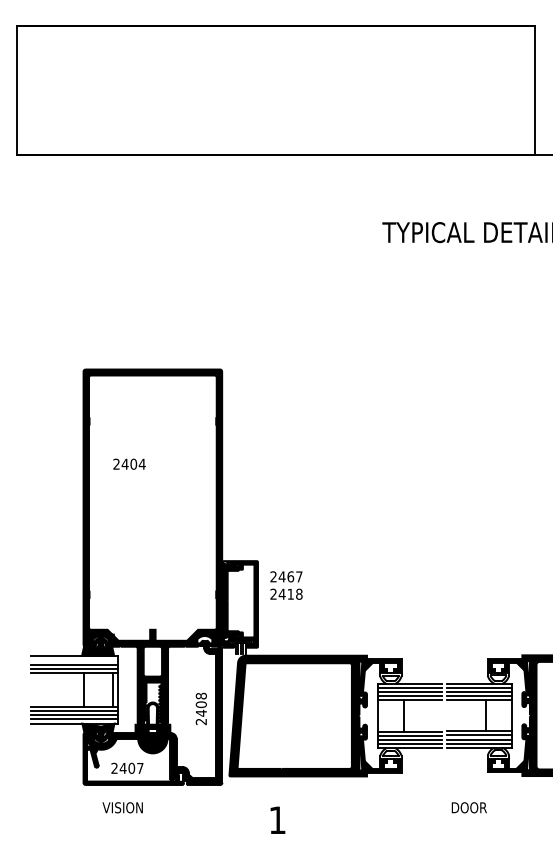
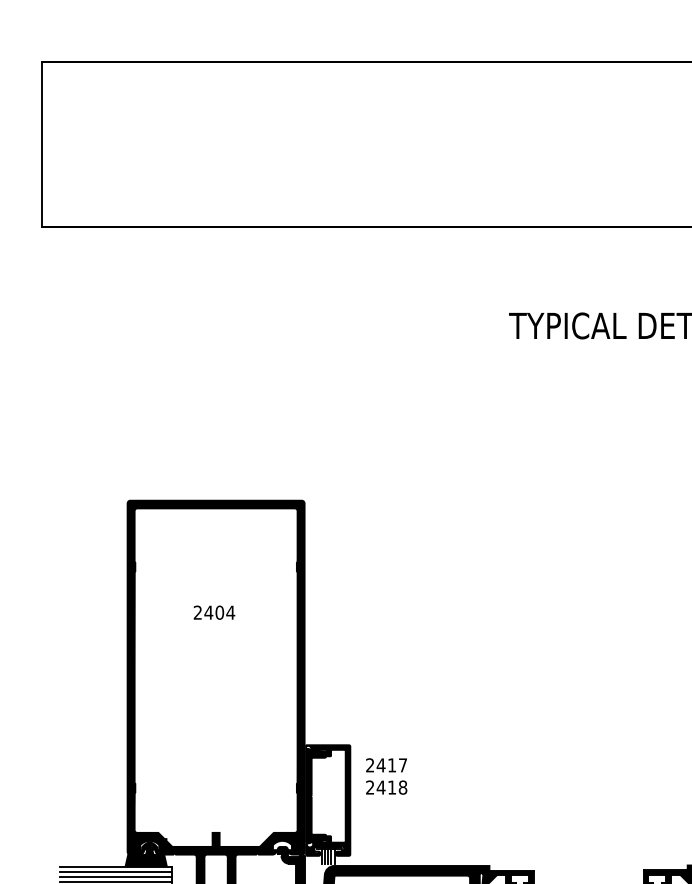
text: (129, 463) -> (214, 611), moved
text: (290, 576) -> (391, 764), 2467 -> 2417
line: (74, 660) -> (116, 872), added

